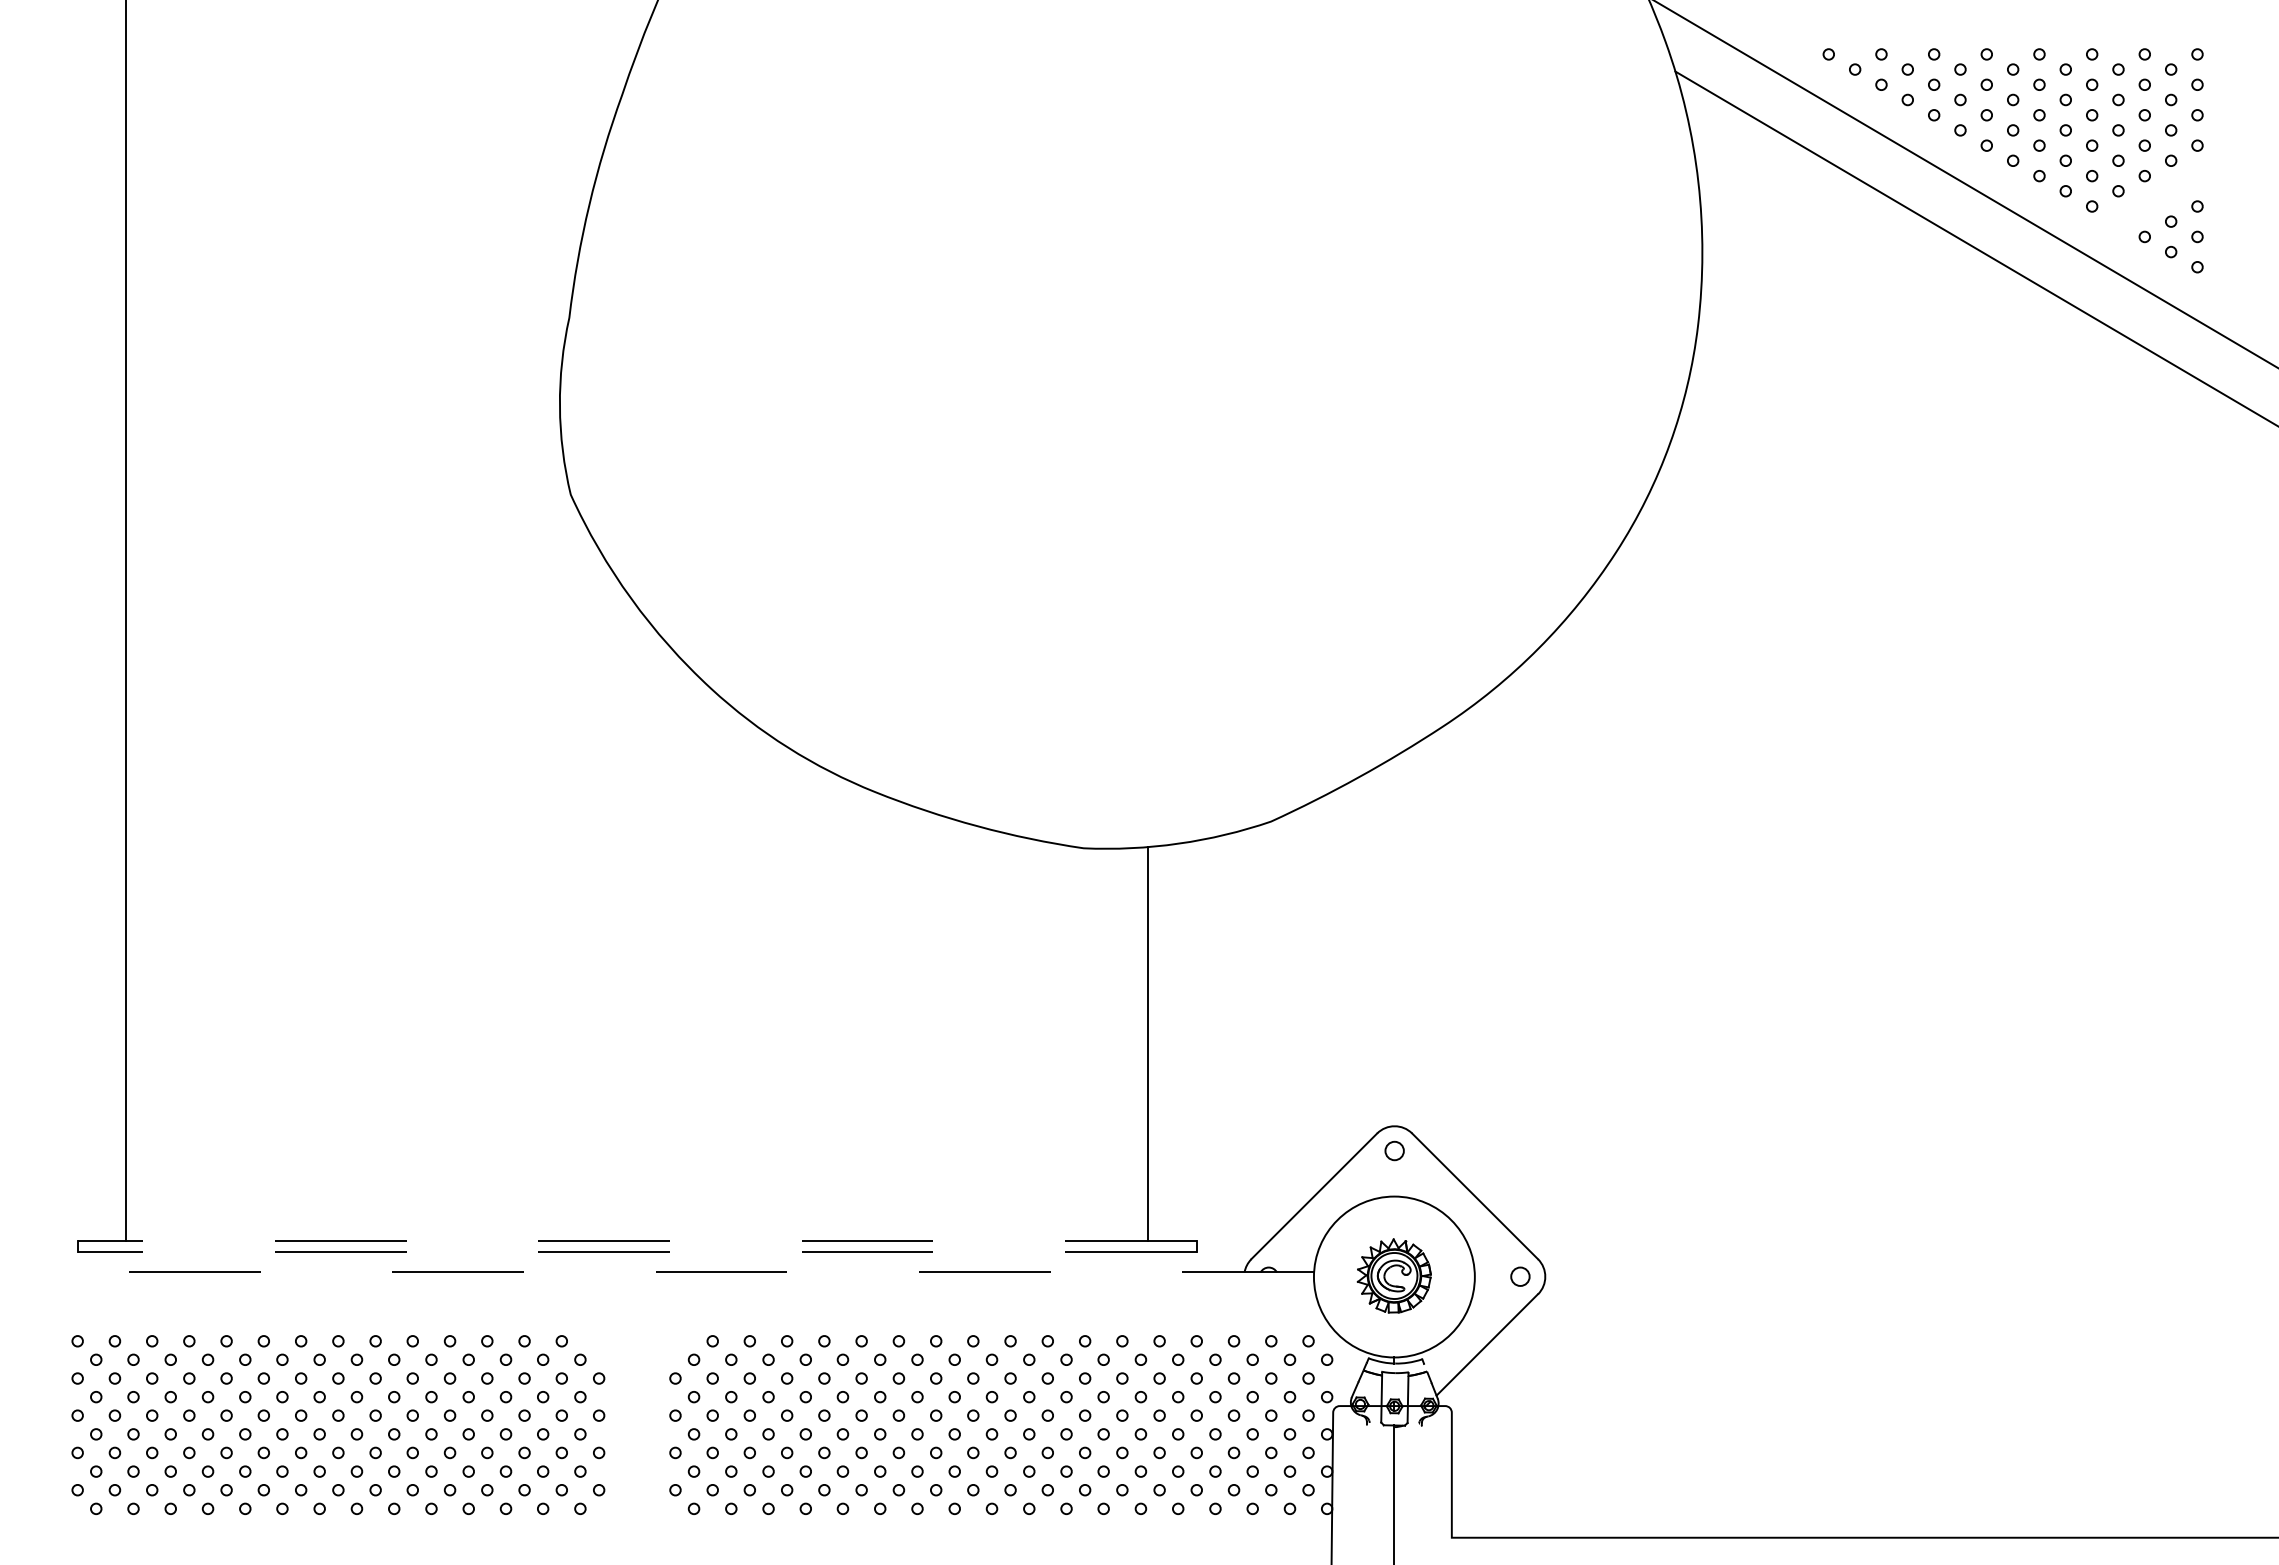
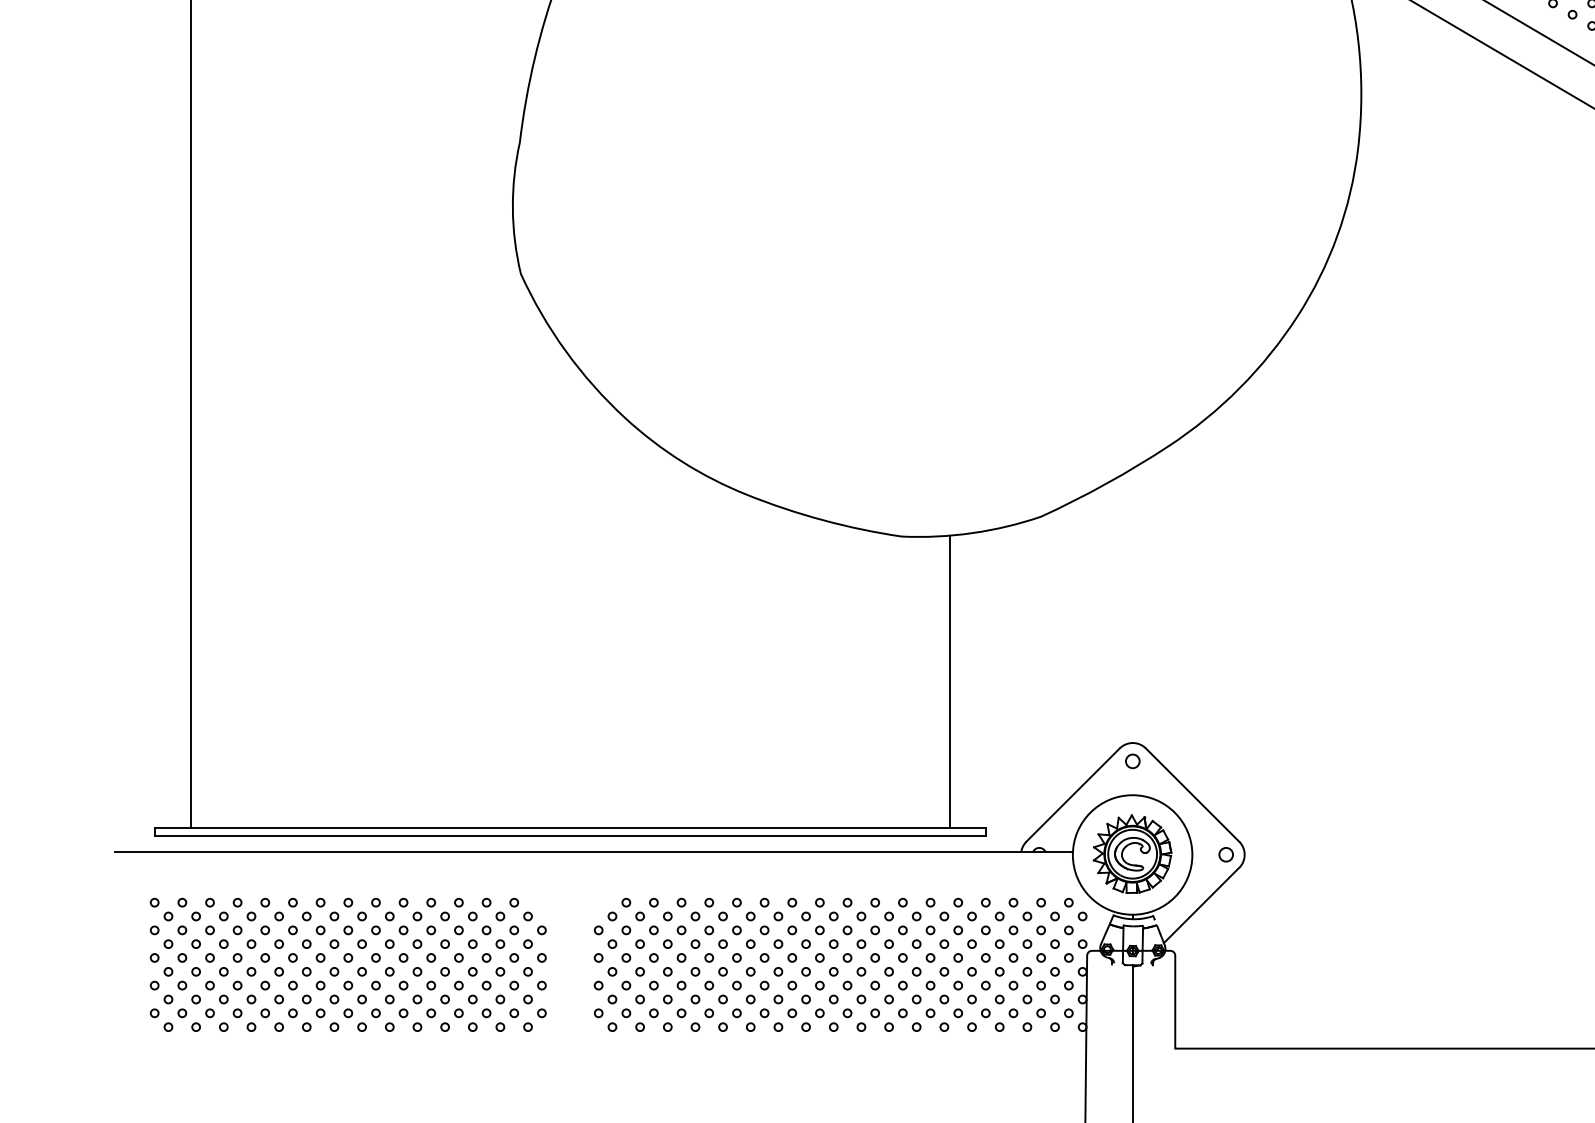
line: (637, 1241) -> (570, 828), dashed -> solid
line: (637, 1251) -> (570, 836), dashed -> solid
line: (669, 1272) -> (594, 851), dashed -> solid
part: (1394, 1275) -> (1132, 853), size x1.43

